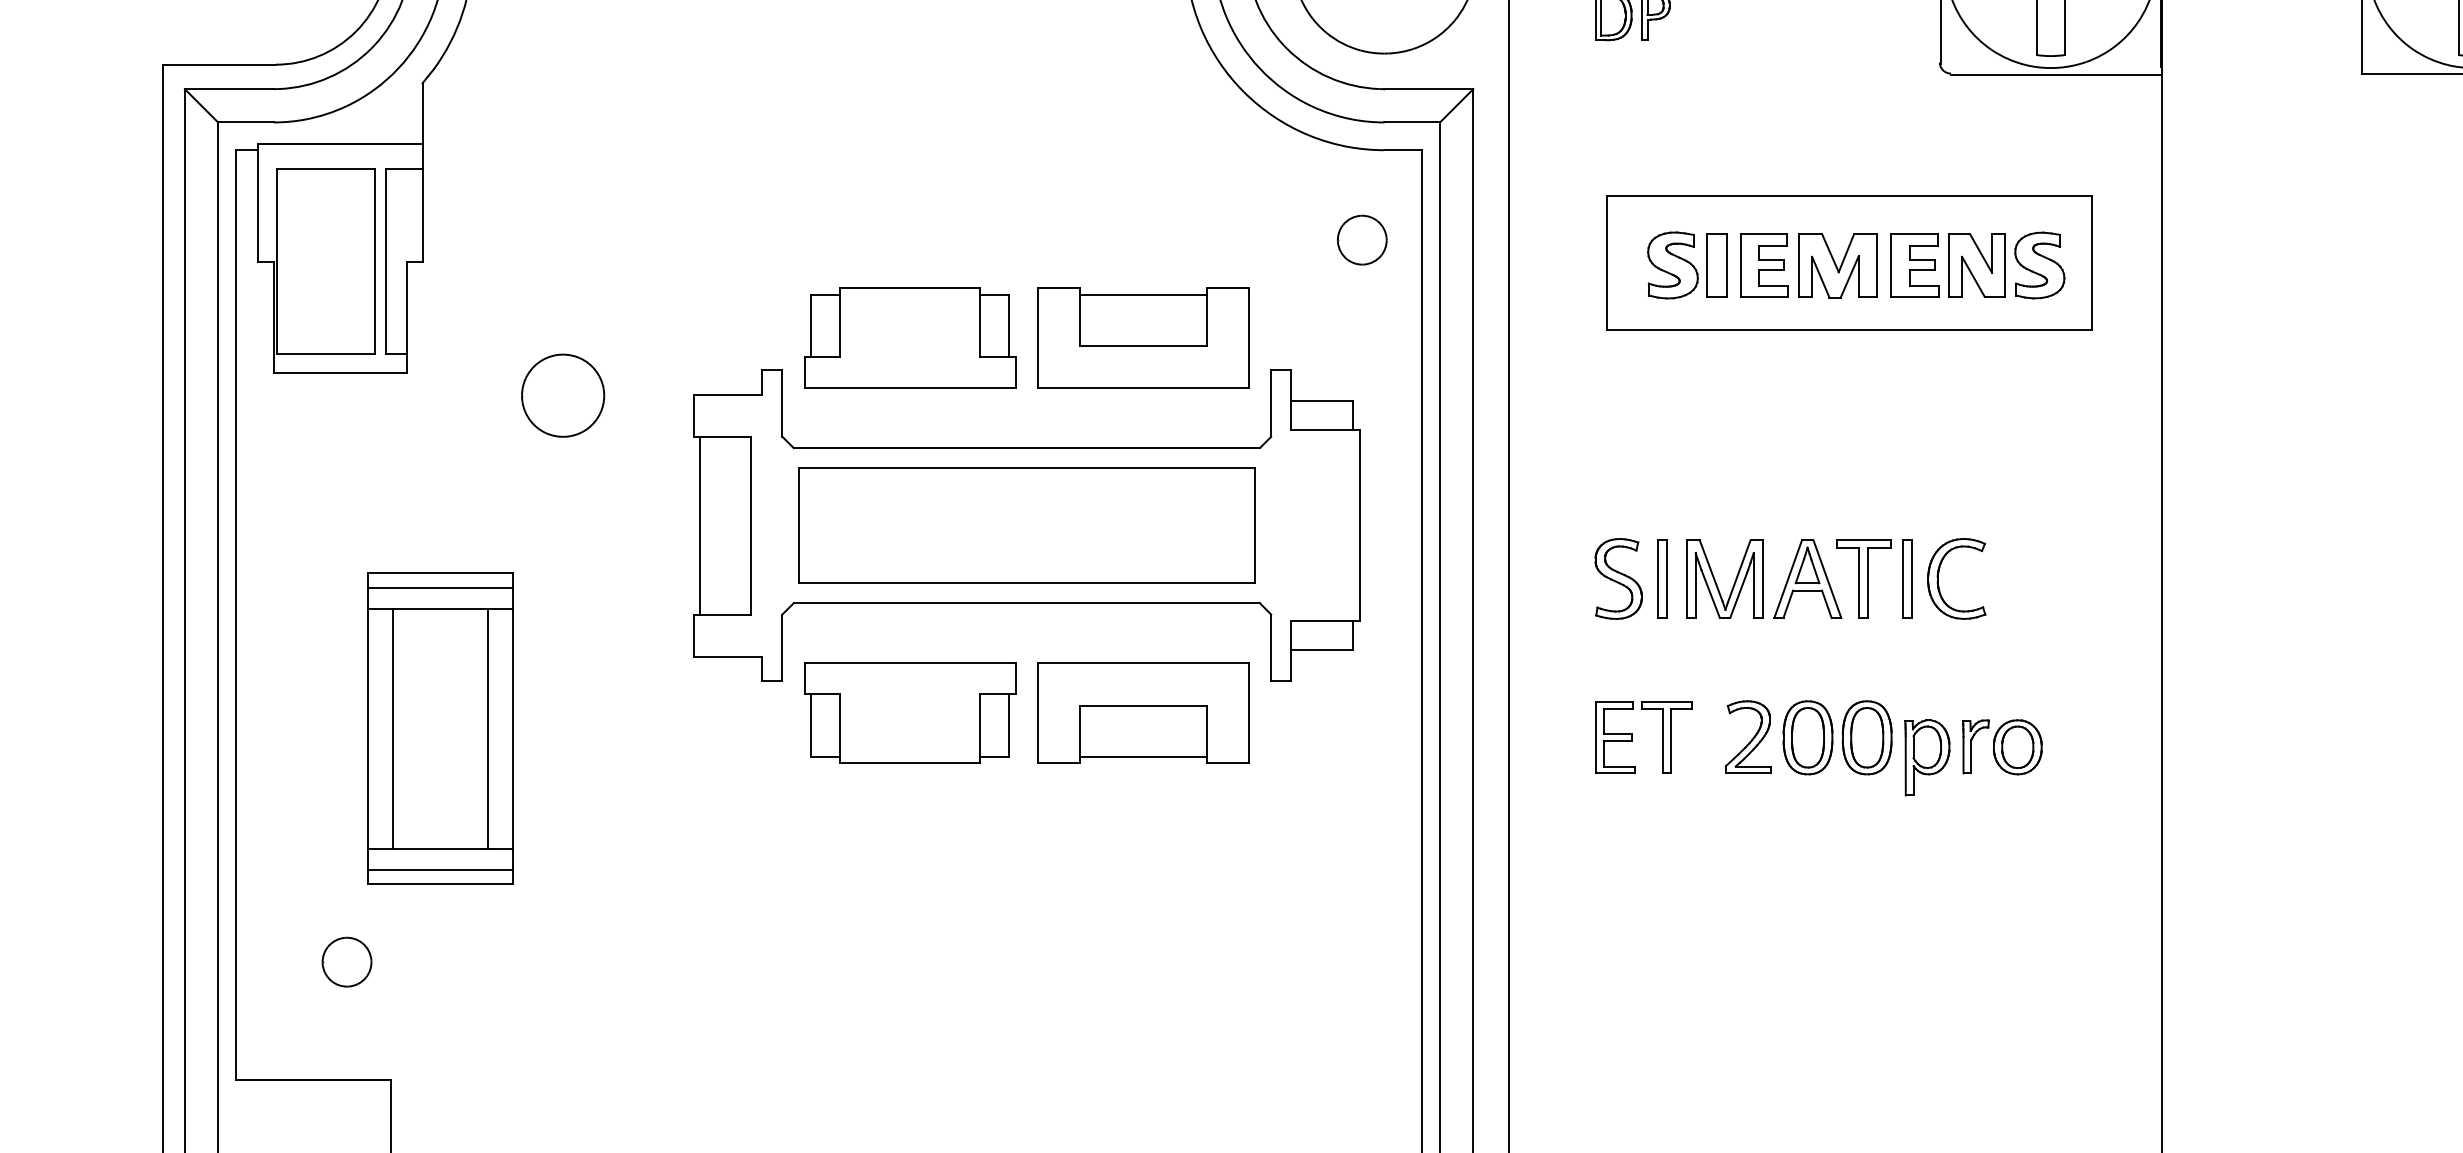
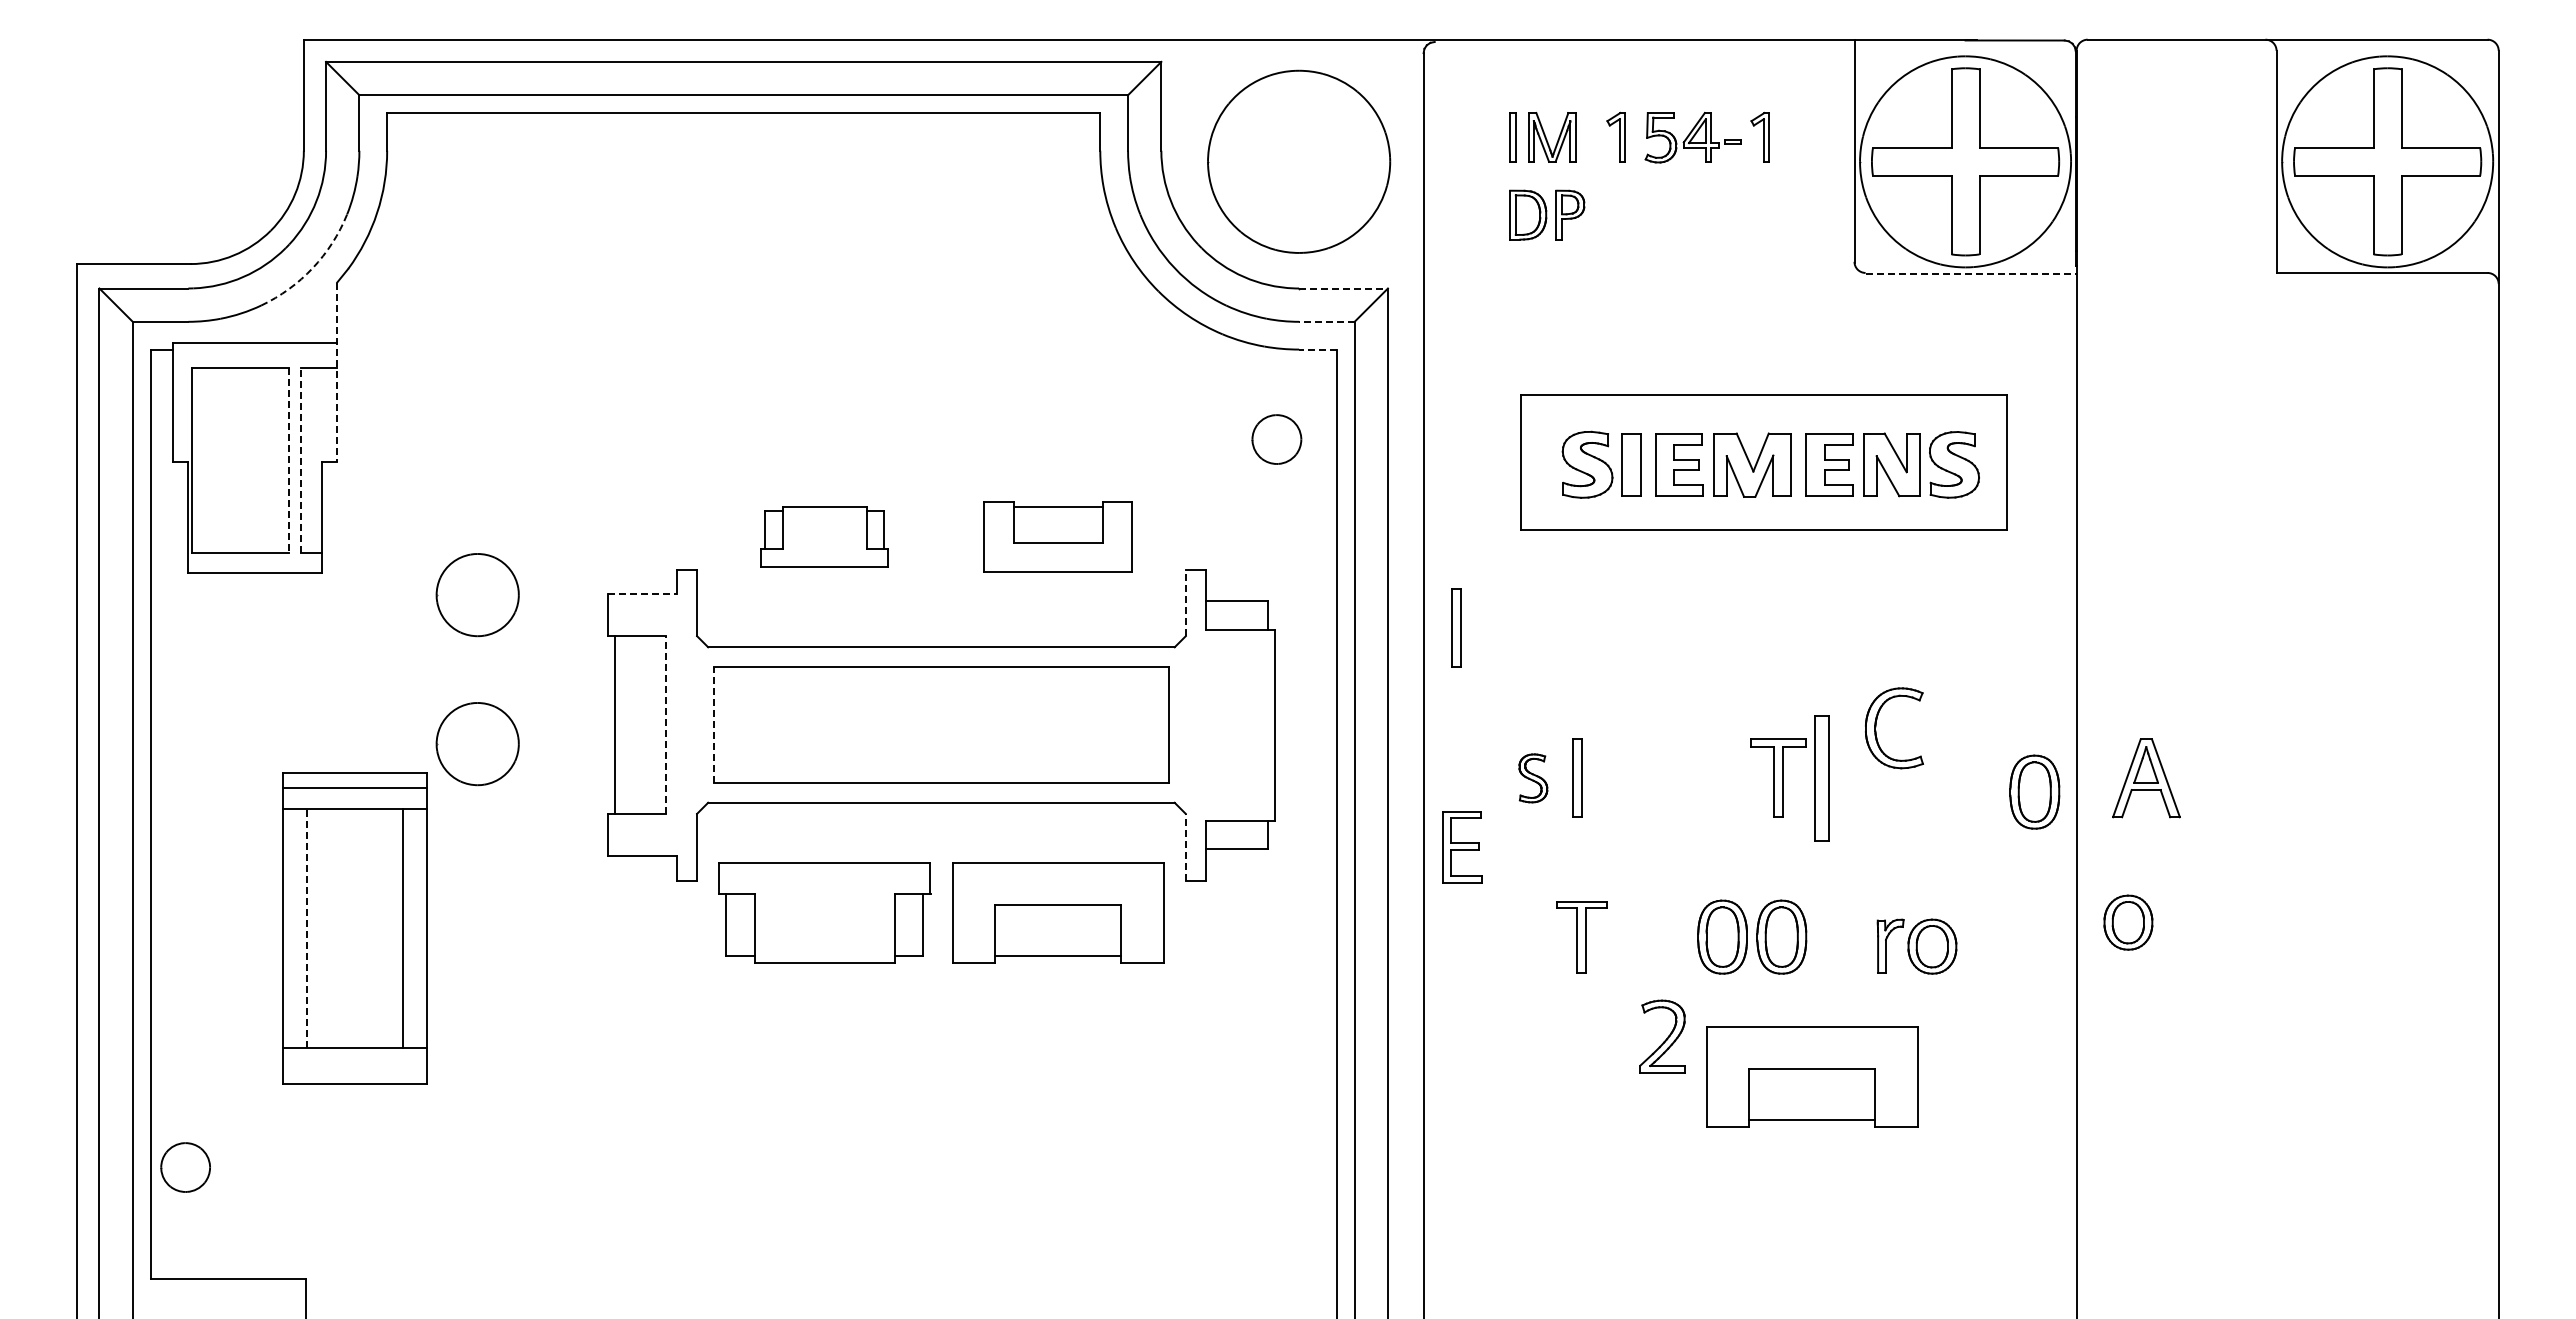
arc: (397, 69) -> (312, 268), solid -> dashed
line: (2056, 74) -> (1971, 273), solid -> dashed
line: (1429, 89) -> (1344, 288), solid -> dashed
line: (1411, 122) -> (1326, 321), solid -> dashed
line: (1402, 150) -> (1317, 349), solid -> dashed
line: (422, 173) -> (337, 372), solid -> dashed
line: (385, 261) -> (300, 460), solid -> dashed
line: (374, 262) -> (289, 461), solid -> dashed
part: (909, 337) -> (824, 536), size x0.6
part: (1143, 337) -> (1058, 536), size x0.7
line: (728, 394) -> (643, 593), solid -> dashed
line: (1270, 403) -> (1185, 602), solid -> dashed
part: (1541, 428) -> (1456, 627), added
line: (750, 526) -> (665, 725), solid -> dashed
line: (798, 526) -> (713, 725), solid -> dashed
part: (562, 545) -> (477, 744), added
part: (1907, 578) -> (1822, 777), size x1.6
part: (1938, 578) -> (1876, 727), moved
part: (1618, 579) -> (1533, 778), size x0.6
part: (1807, 579) -> (2146, 778), moved
part: (1716, 583) -> (1631, 782), removed
part: (2119, 592) -> (2034, 791), added
line: (1270, 647) -> (1185, 846), solid -> dashed
part: (2213, 723) -> (2128, 922), added
line: (392, 729) -> (307, 928), solid -> dashed
part: (1747, 737) -> (1662, 1036), moved
part: (1614, 738) -> (1462, 847), moved
part: (1926, 757) -> (1841, 956), removed
line: (439, 870) -> (354, 1069), removed
part: (1897, 877) -> (1812, 1076), added
part: (346, 962) -> (185, 1167), moved

